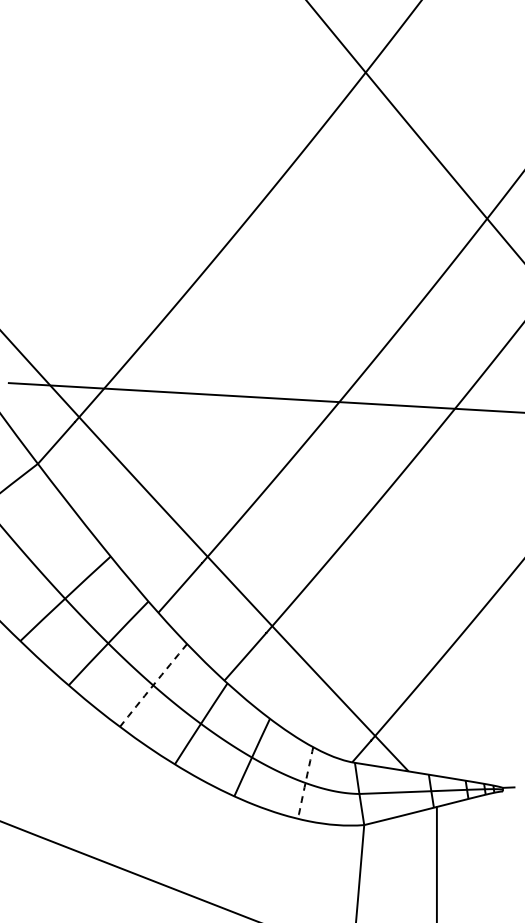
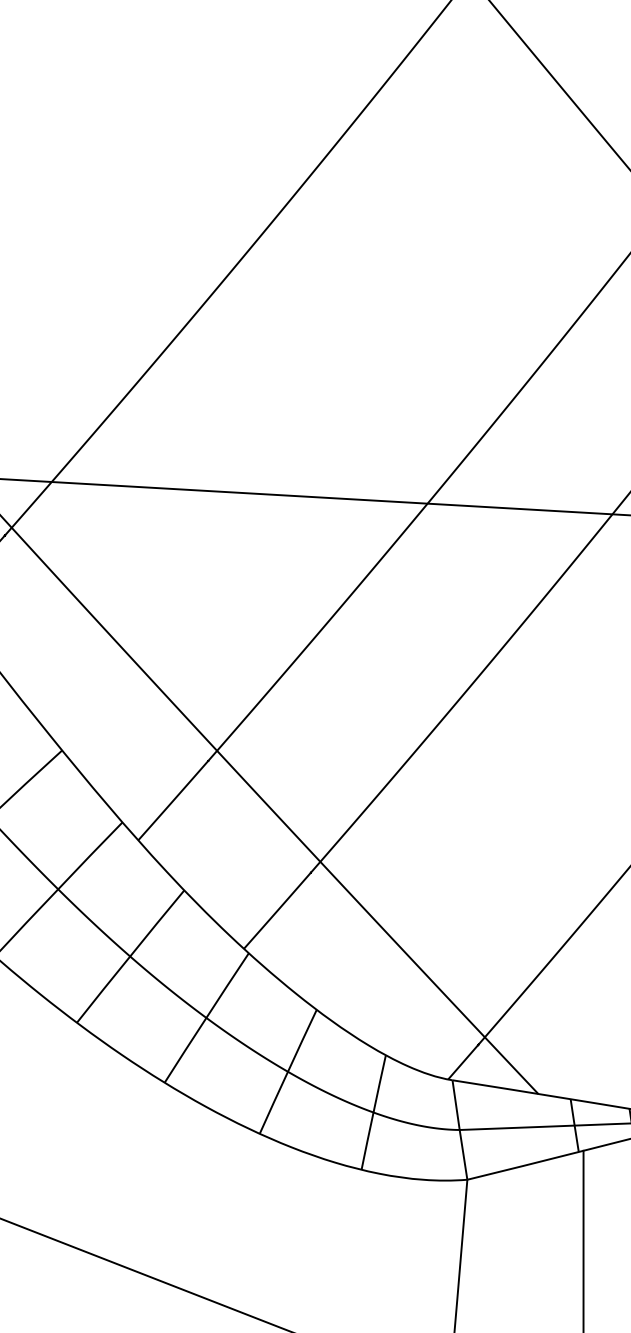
arc: (153, 685) -> (130, 956), dashed -> solid
arc: (305, 783) -> (373, 1113), dashed -> solid

